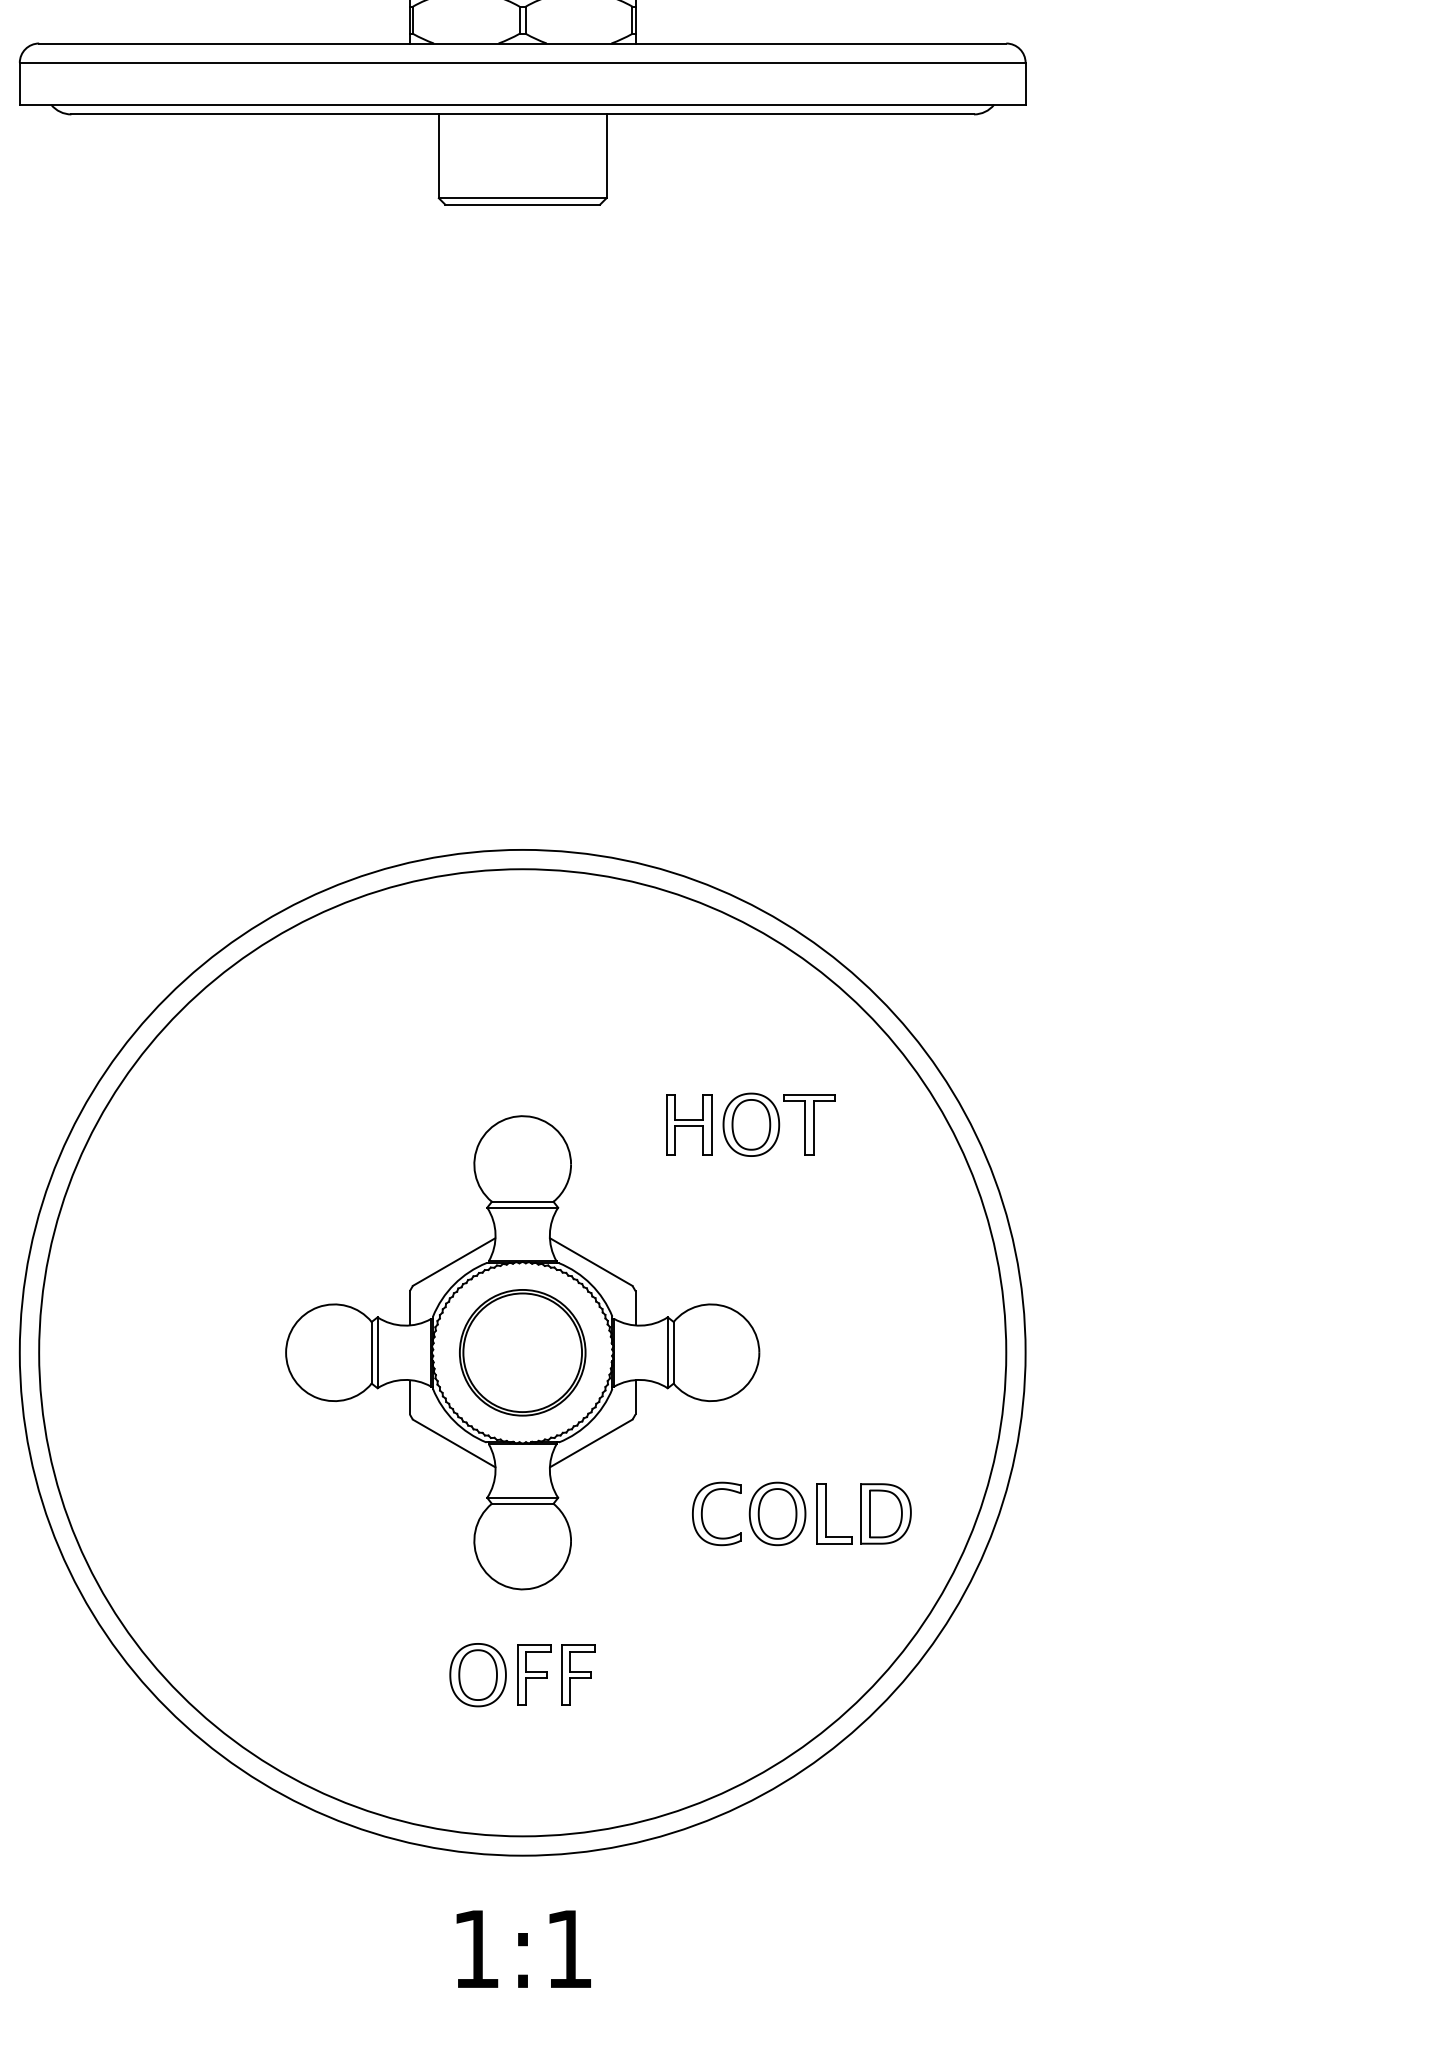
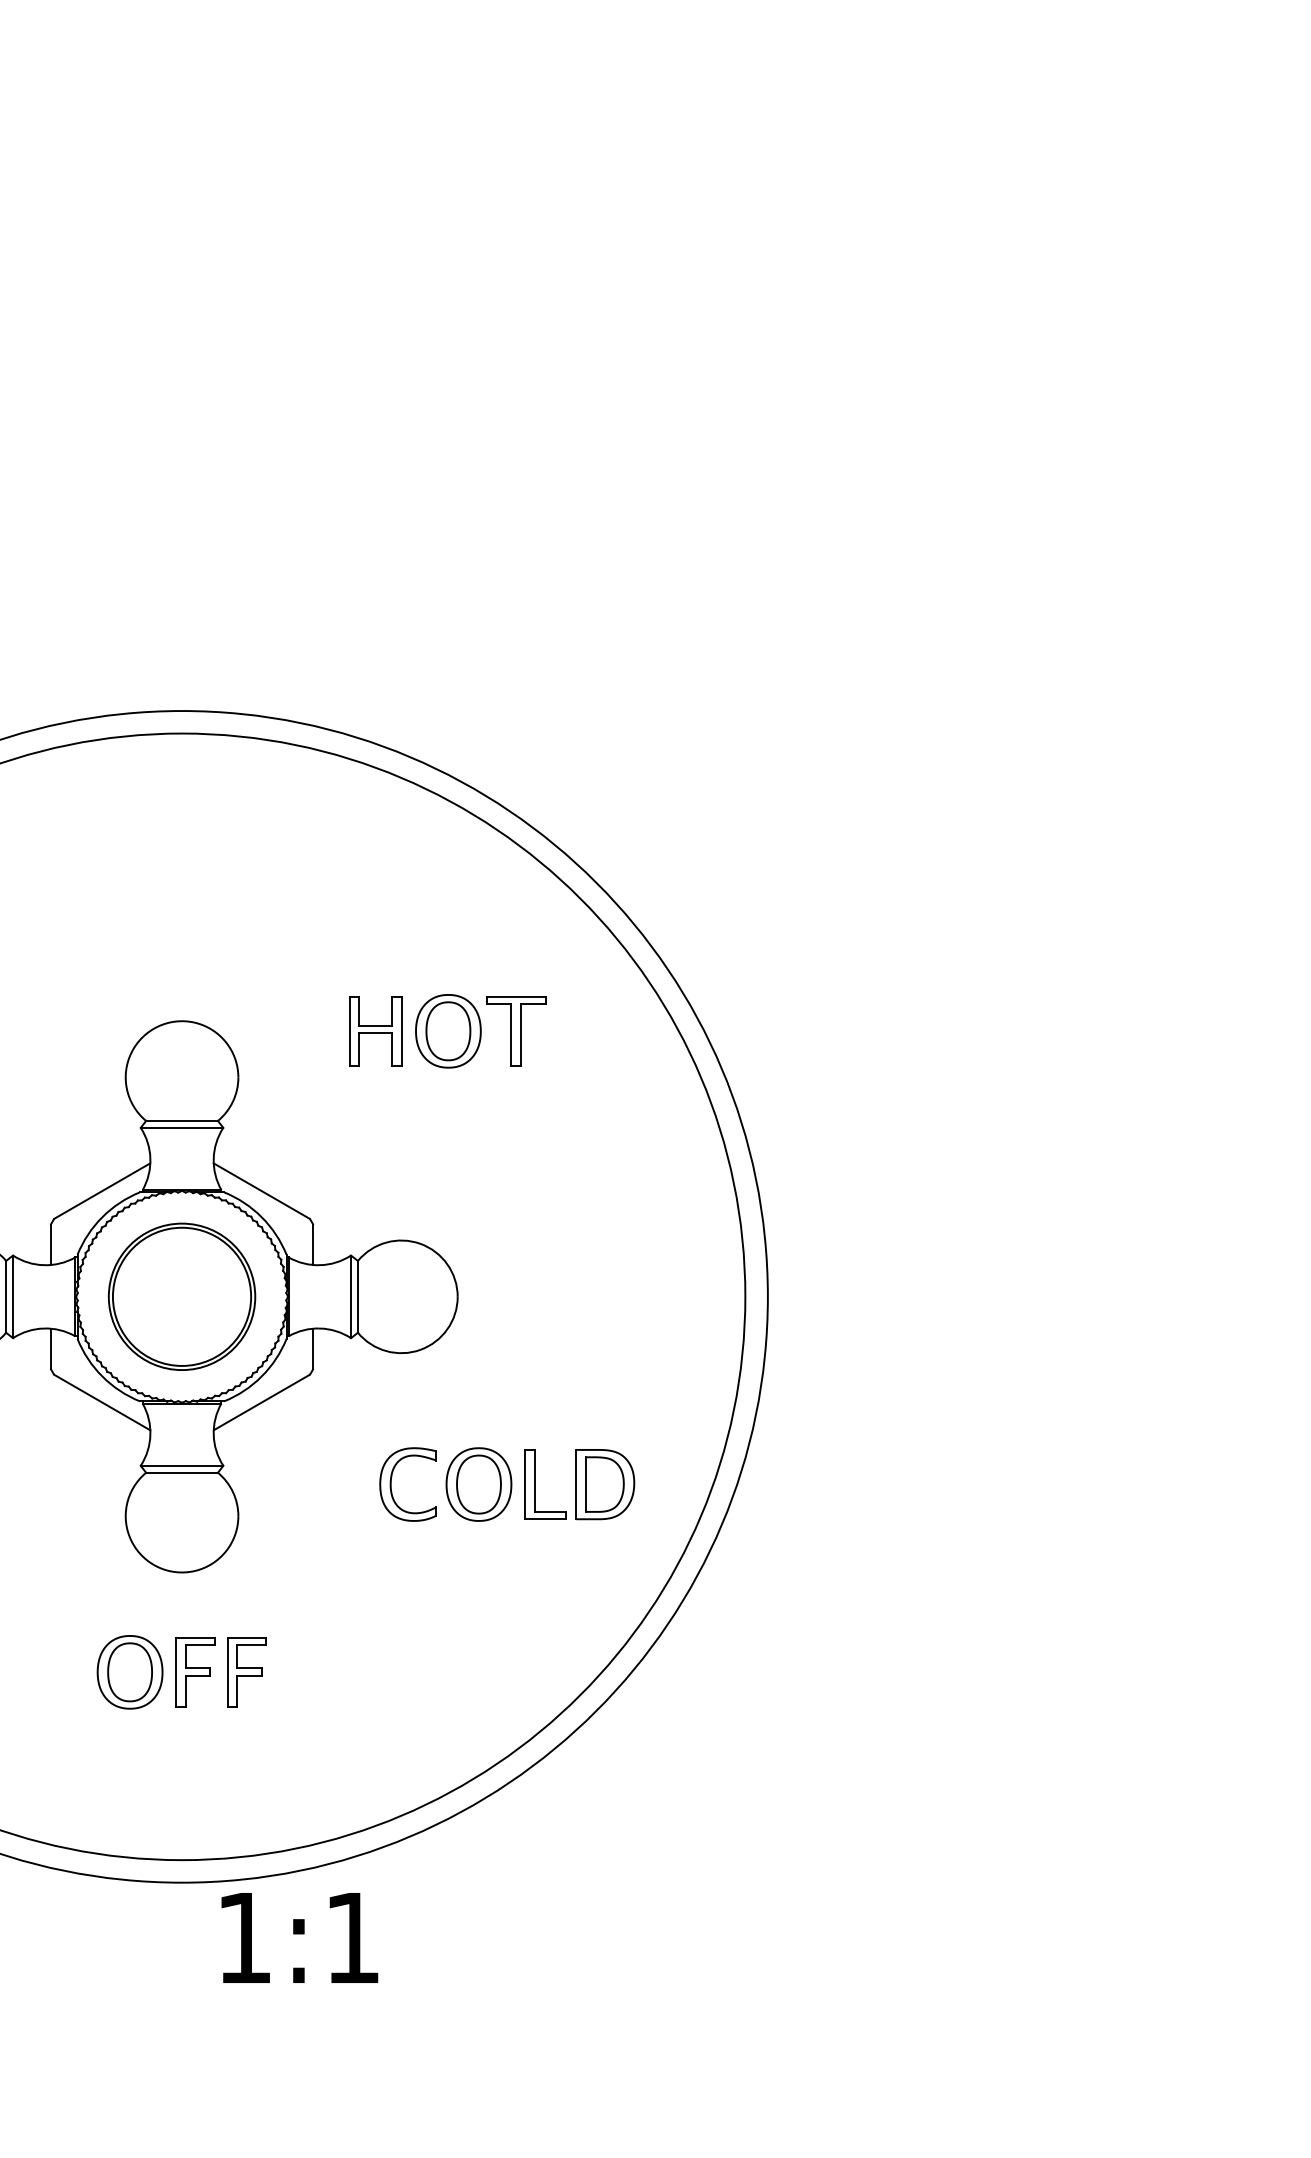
text: (523, 1948) -> (299, 1937), moved

